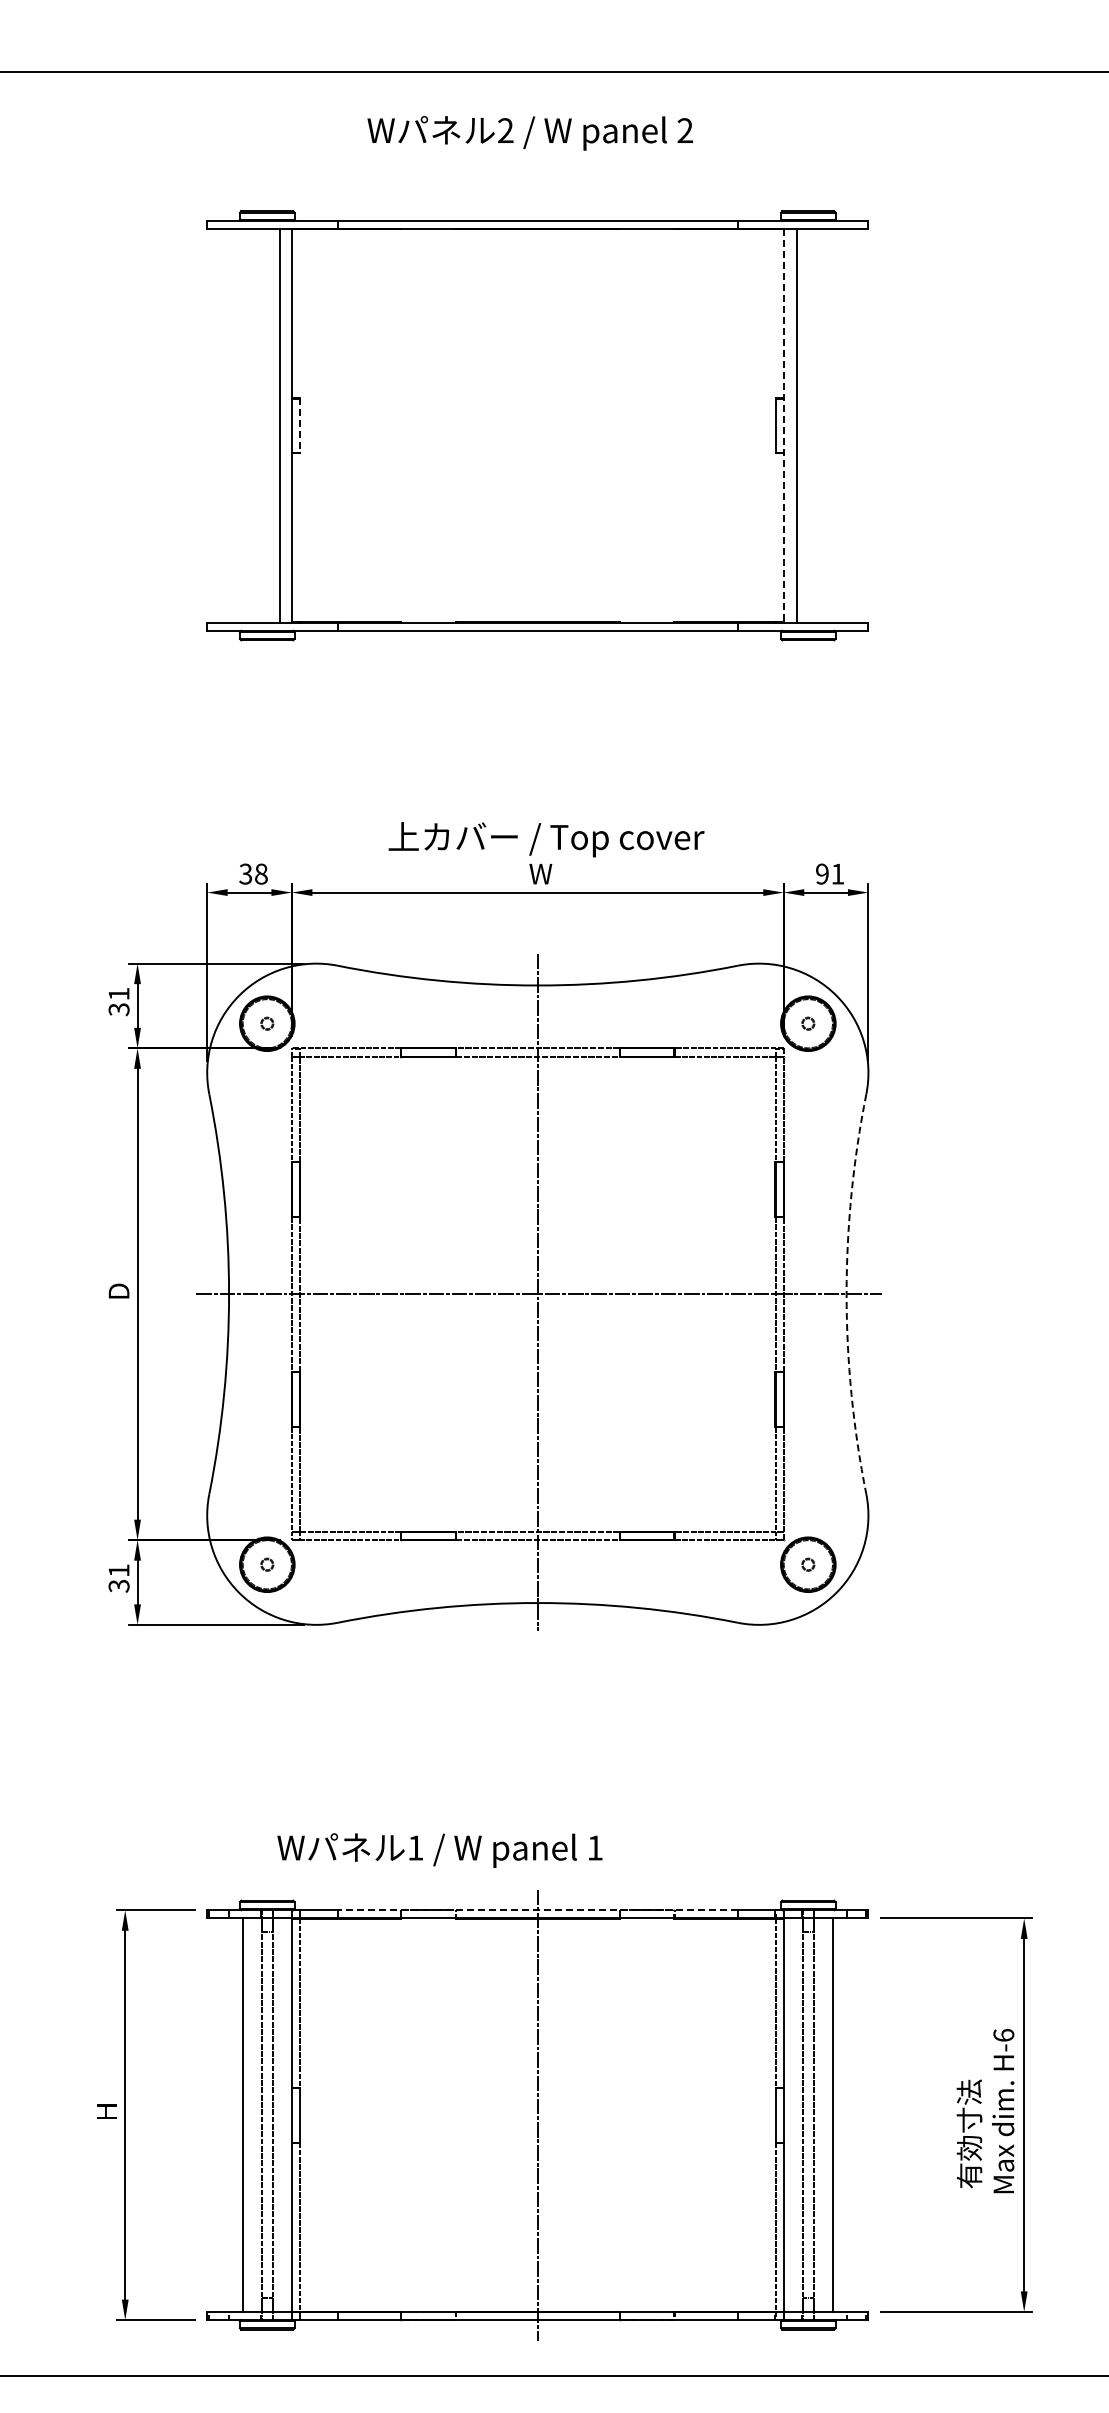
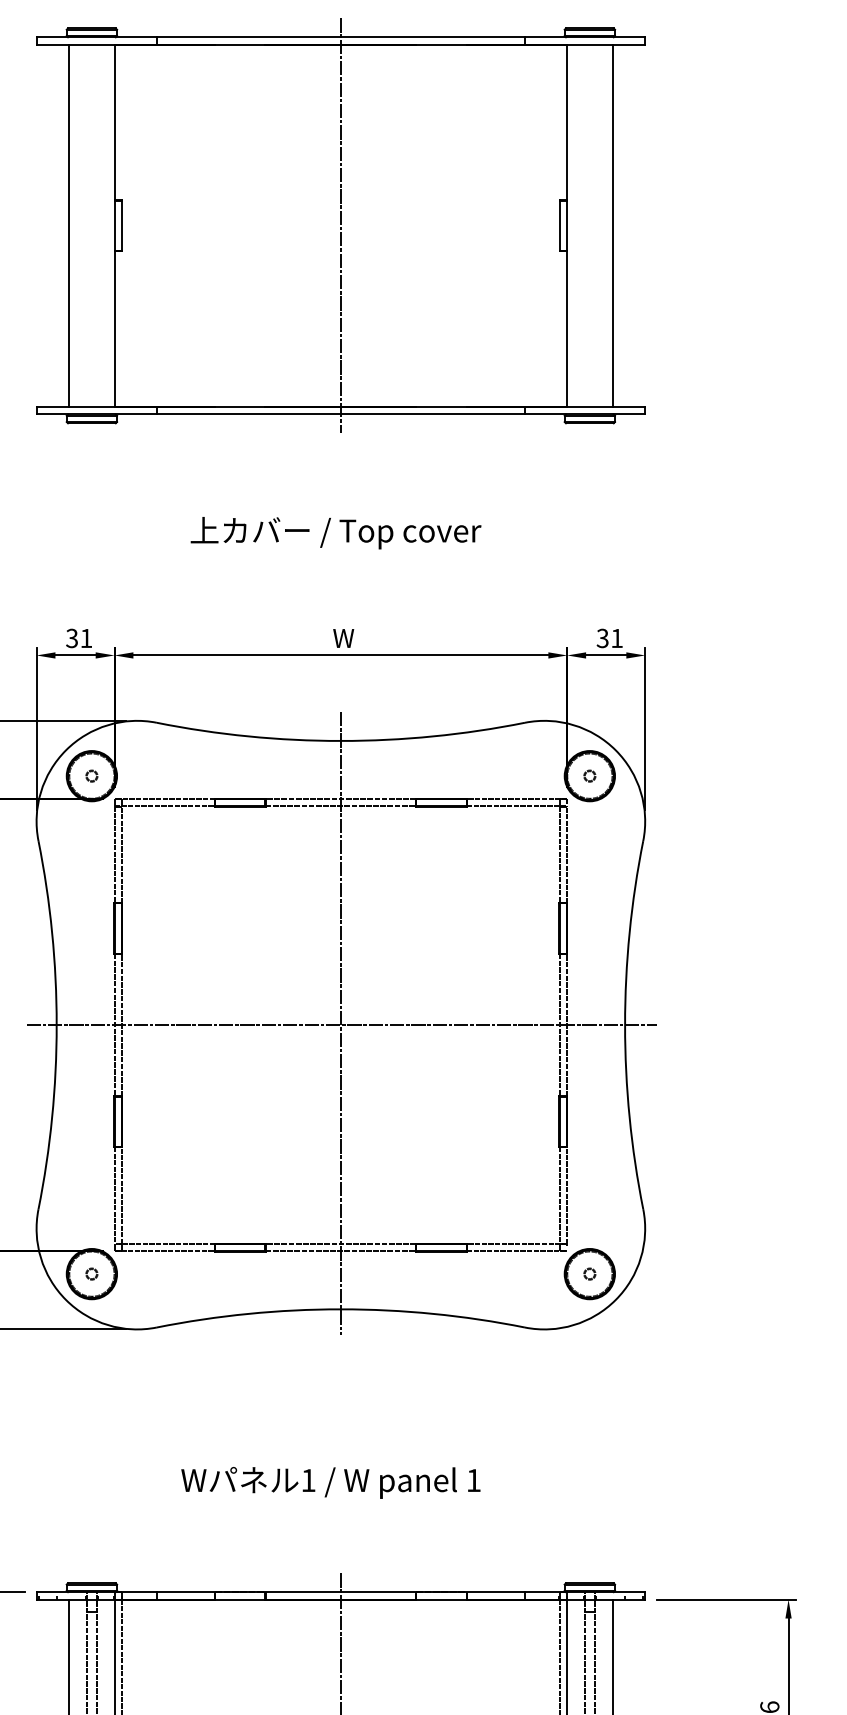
line: (279, 425) -> (69, 225), moved
line: (300, 425) -> (122, 225), dashed -> solid
line: (537, 425) -> (340, 225), added
line: (783, 425) -> (567, 225), dashed -> solid
line: (796, 425) -> (612, 225), moved
text: (546, 839) -> (335, 532), moved
text: (261, 873) -> (86, 637), 38 -> 31
text: (821, 874) -> (601, 638), 91 -> 31
arc: (846, 1294) -> (624, 1025), dashed -> solid
text: (439, 1850) -> (330, 1482), moved
line: (537, 1910) -> (340, 1592), dashed -> solid

